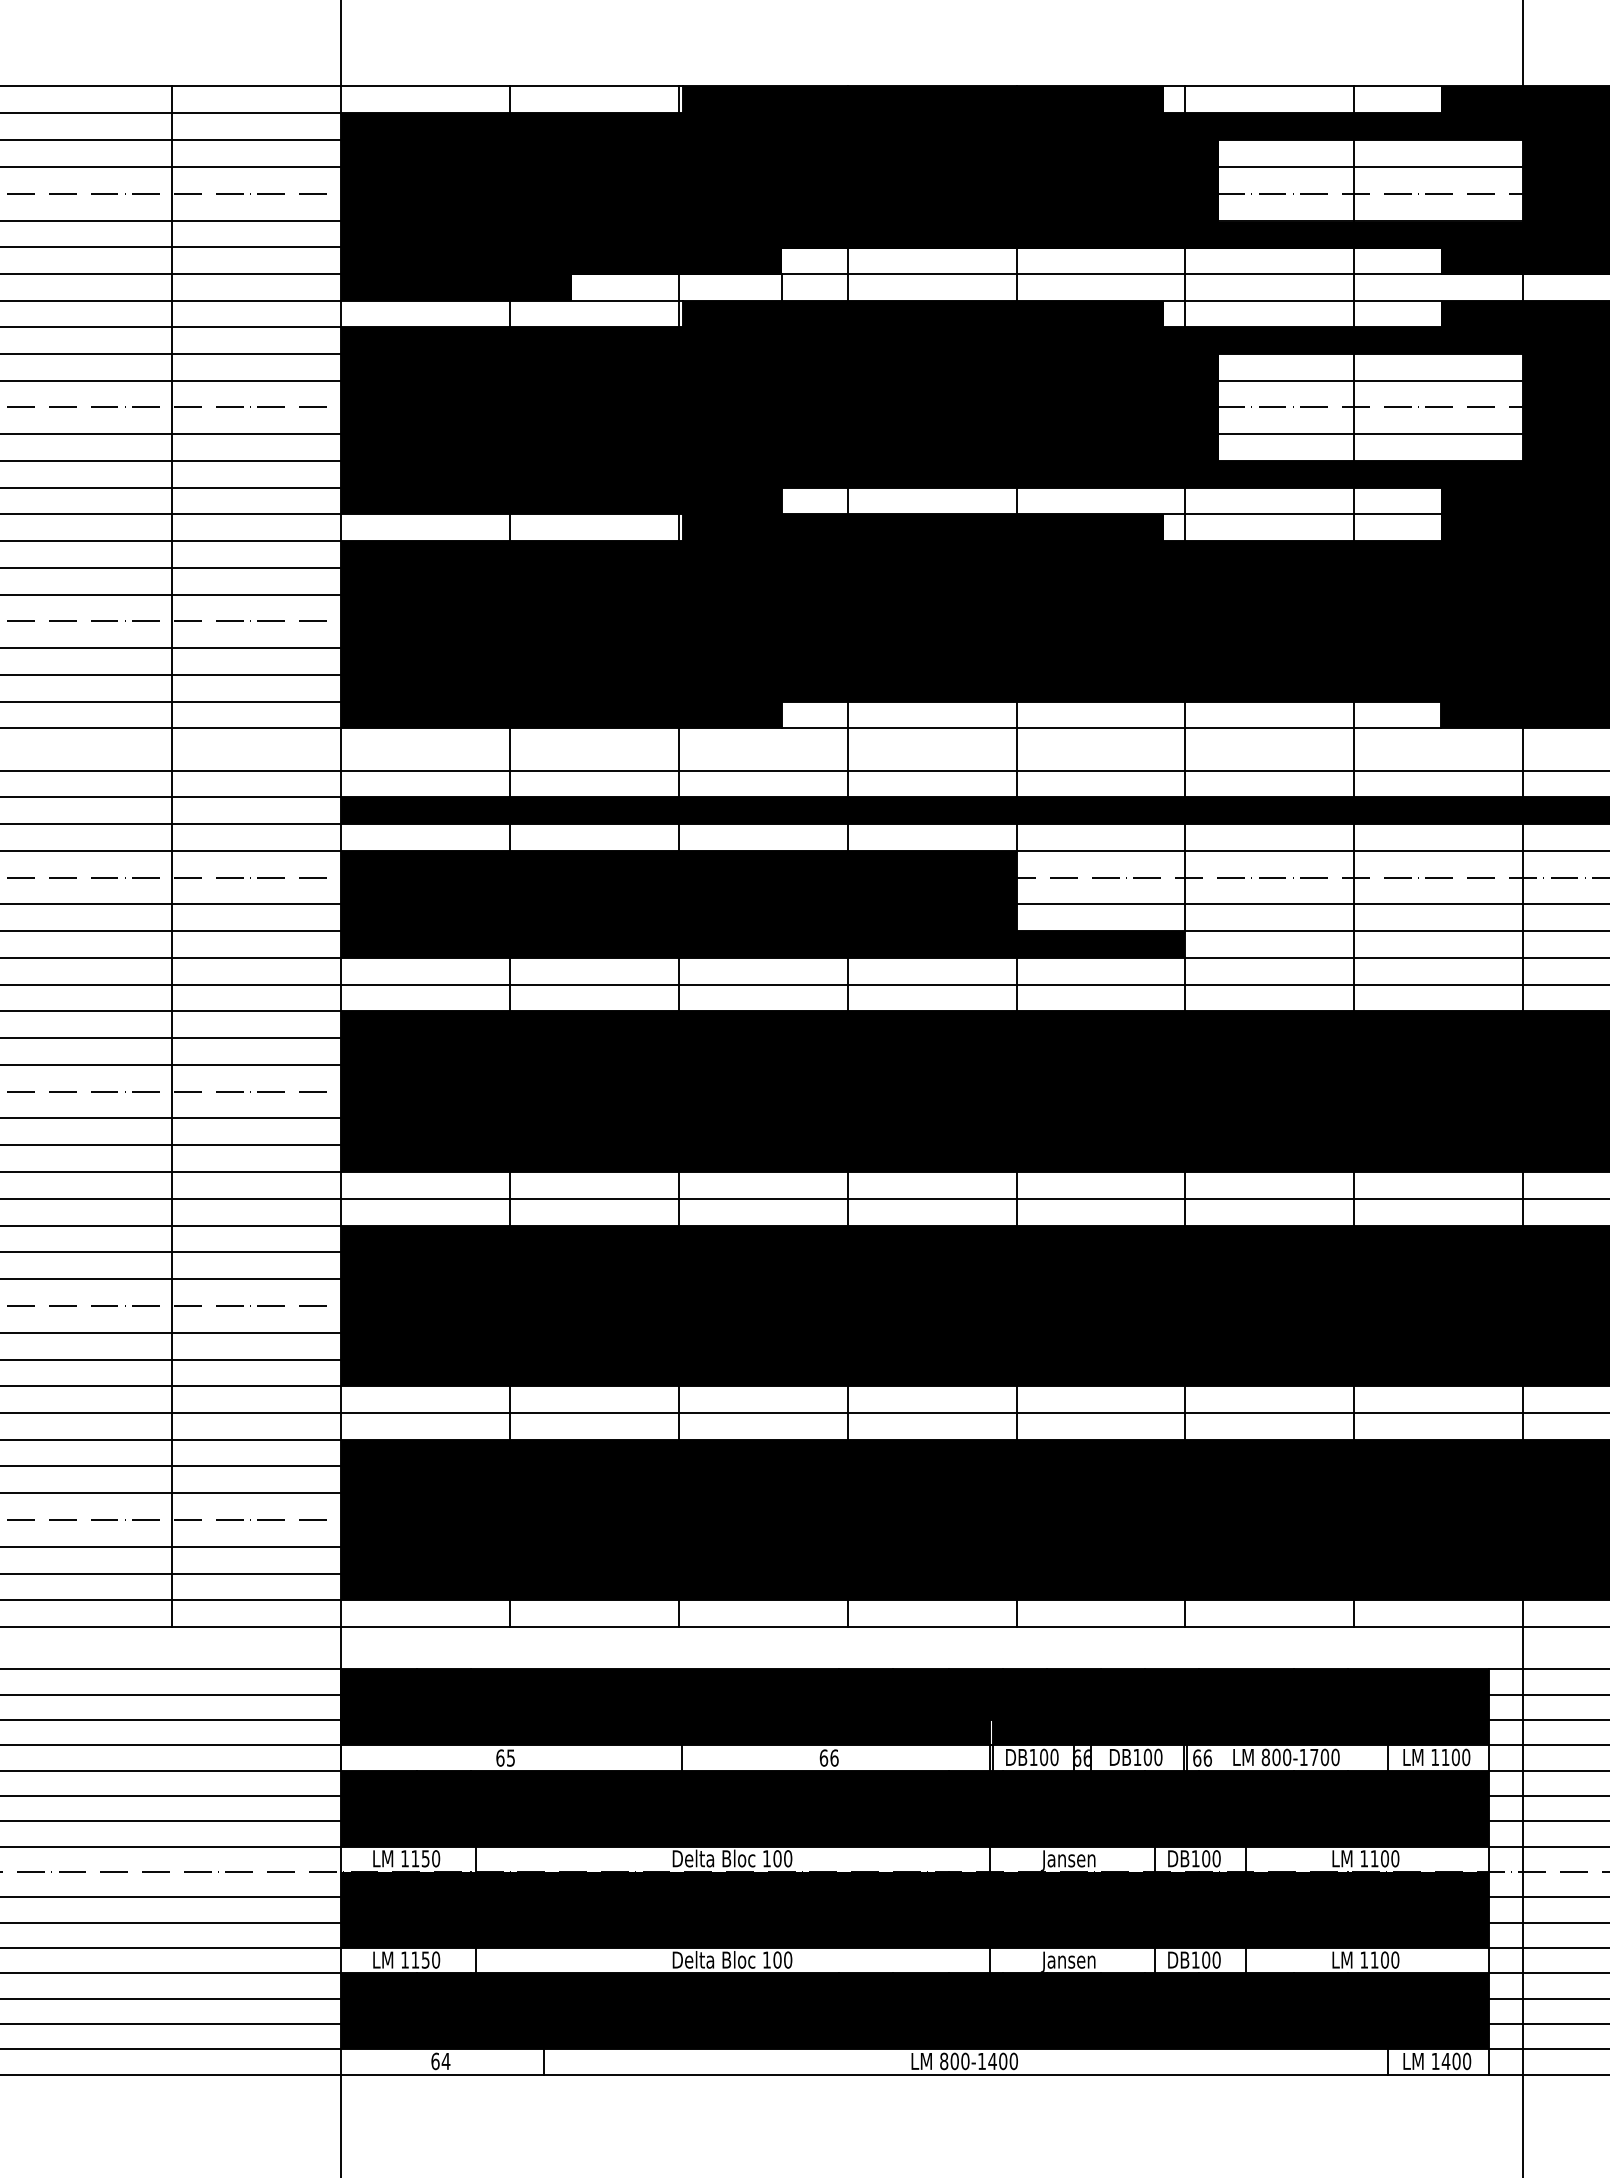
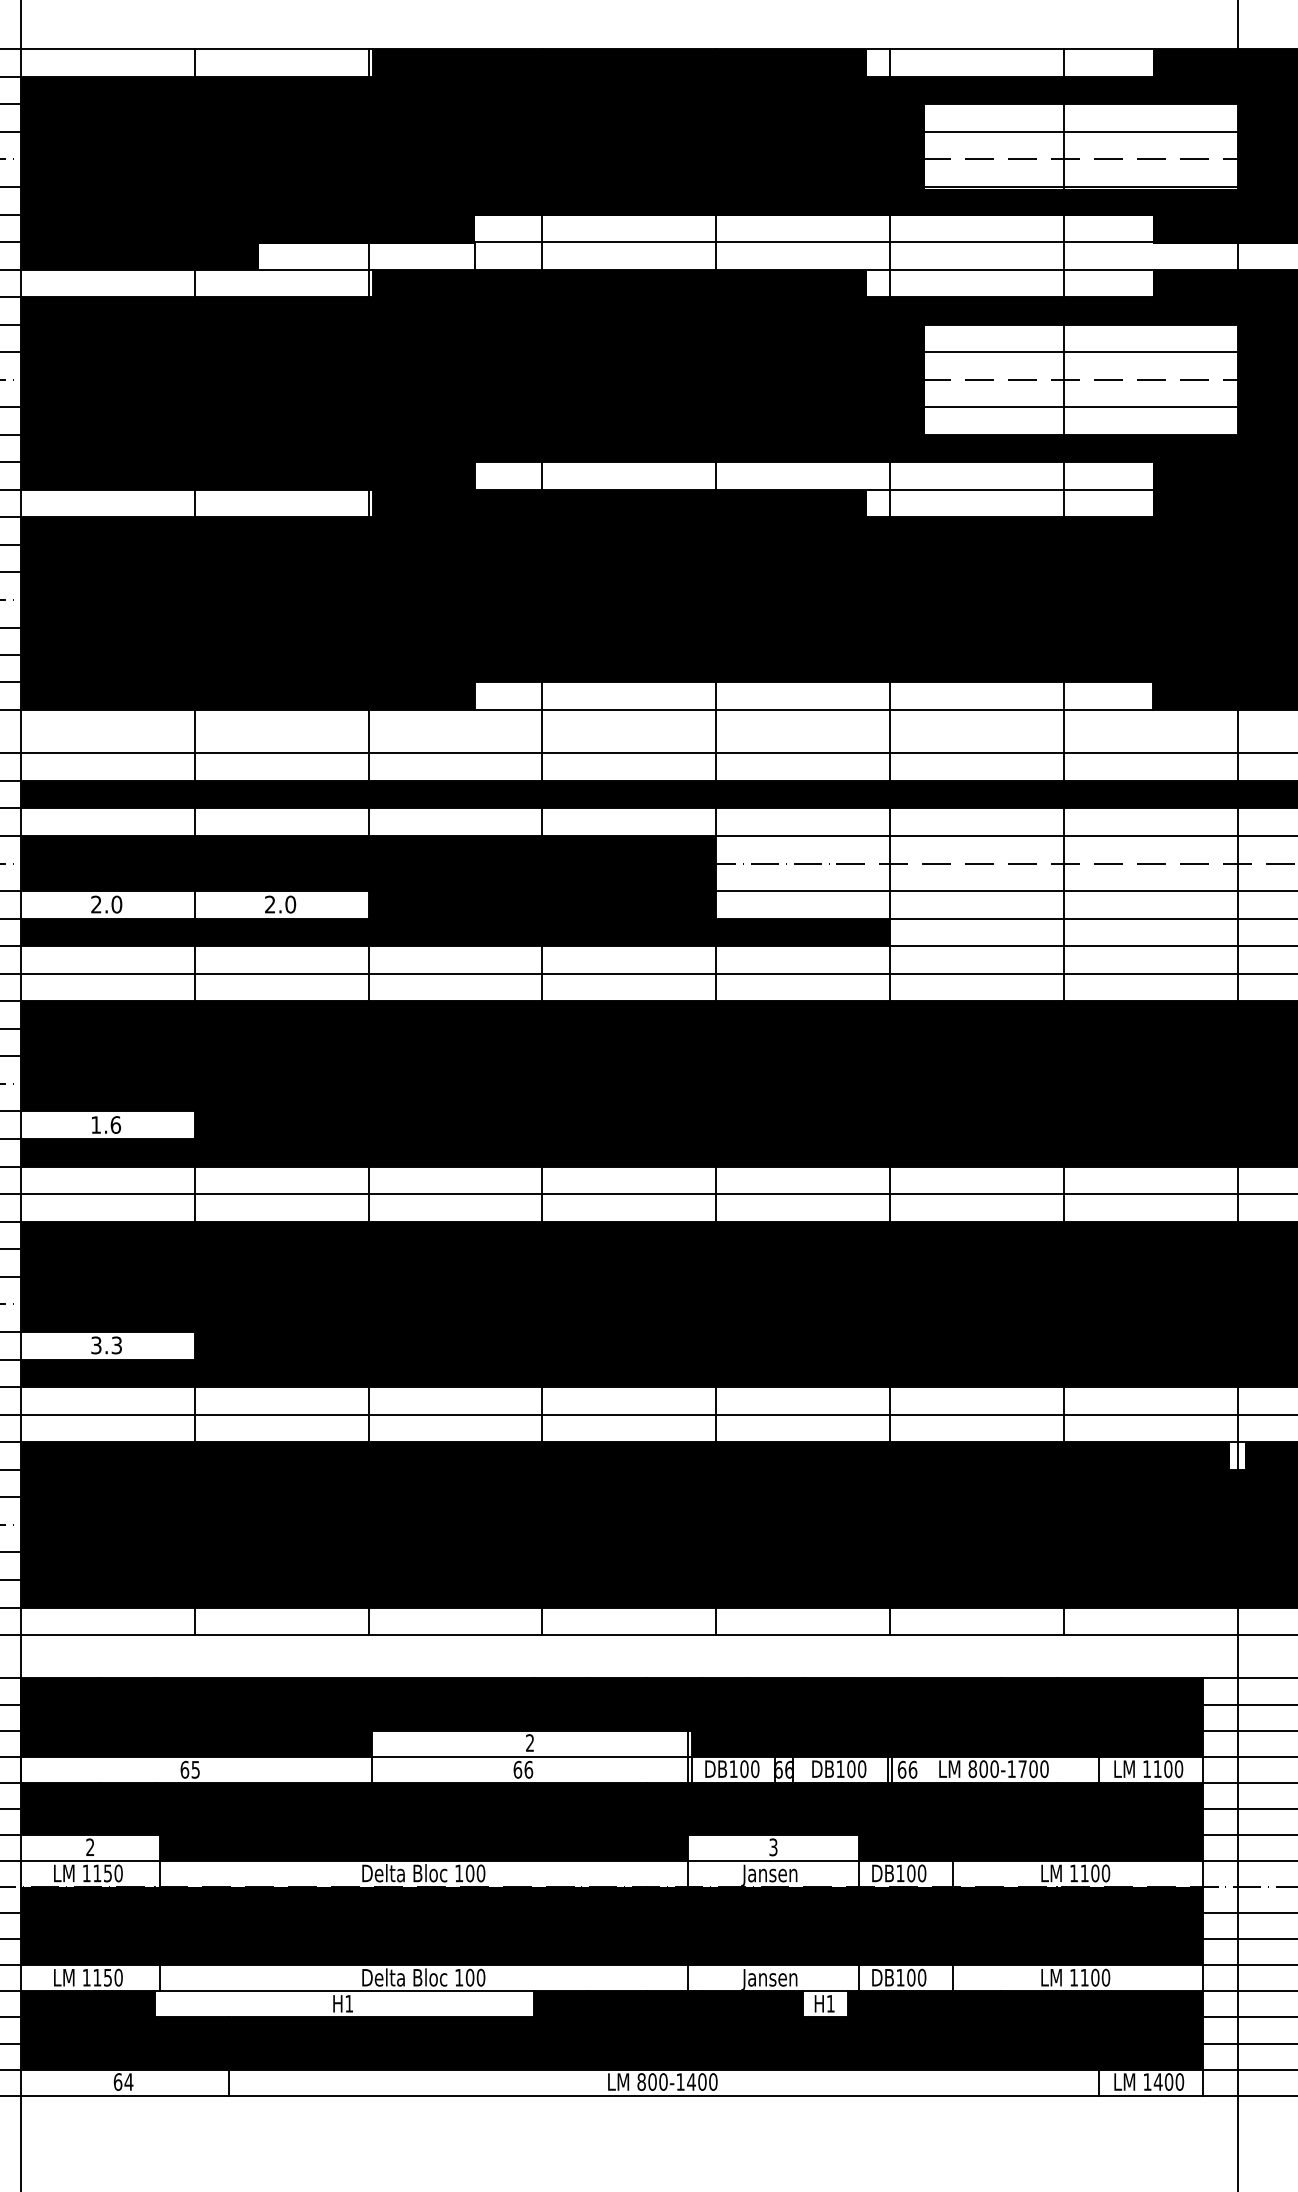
fill: (509, 917) -> (194, 904), removed
fill: (425, 1131) -> (107, 1124), removed
fill: (425, 1345) -> (107, 1345), removed
fill: (1522, 1452) -> (1236, 1455), removed
fill: (835, 1732) -> (529, 1743), removed
fill: (408, 1833) -> (90, 1847), removed
fill: (1072, 1833) -> (773, 1847), removed
fill: (655, 1985) -> (344, 2003), removed
fill: (1122, 1985) -> (825, 2003), removed

